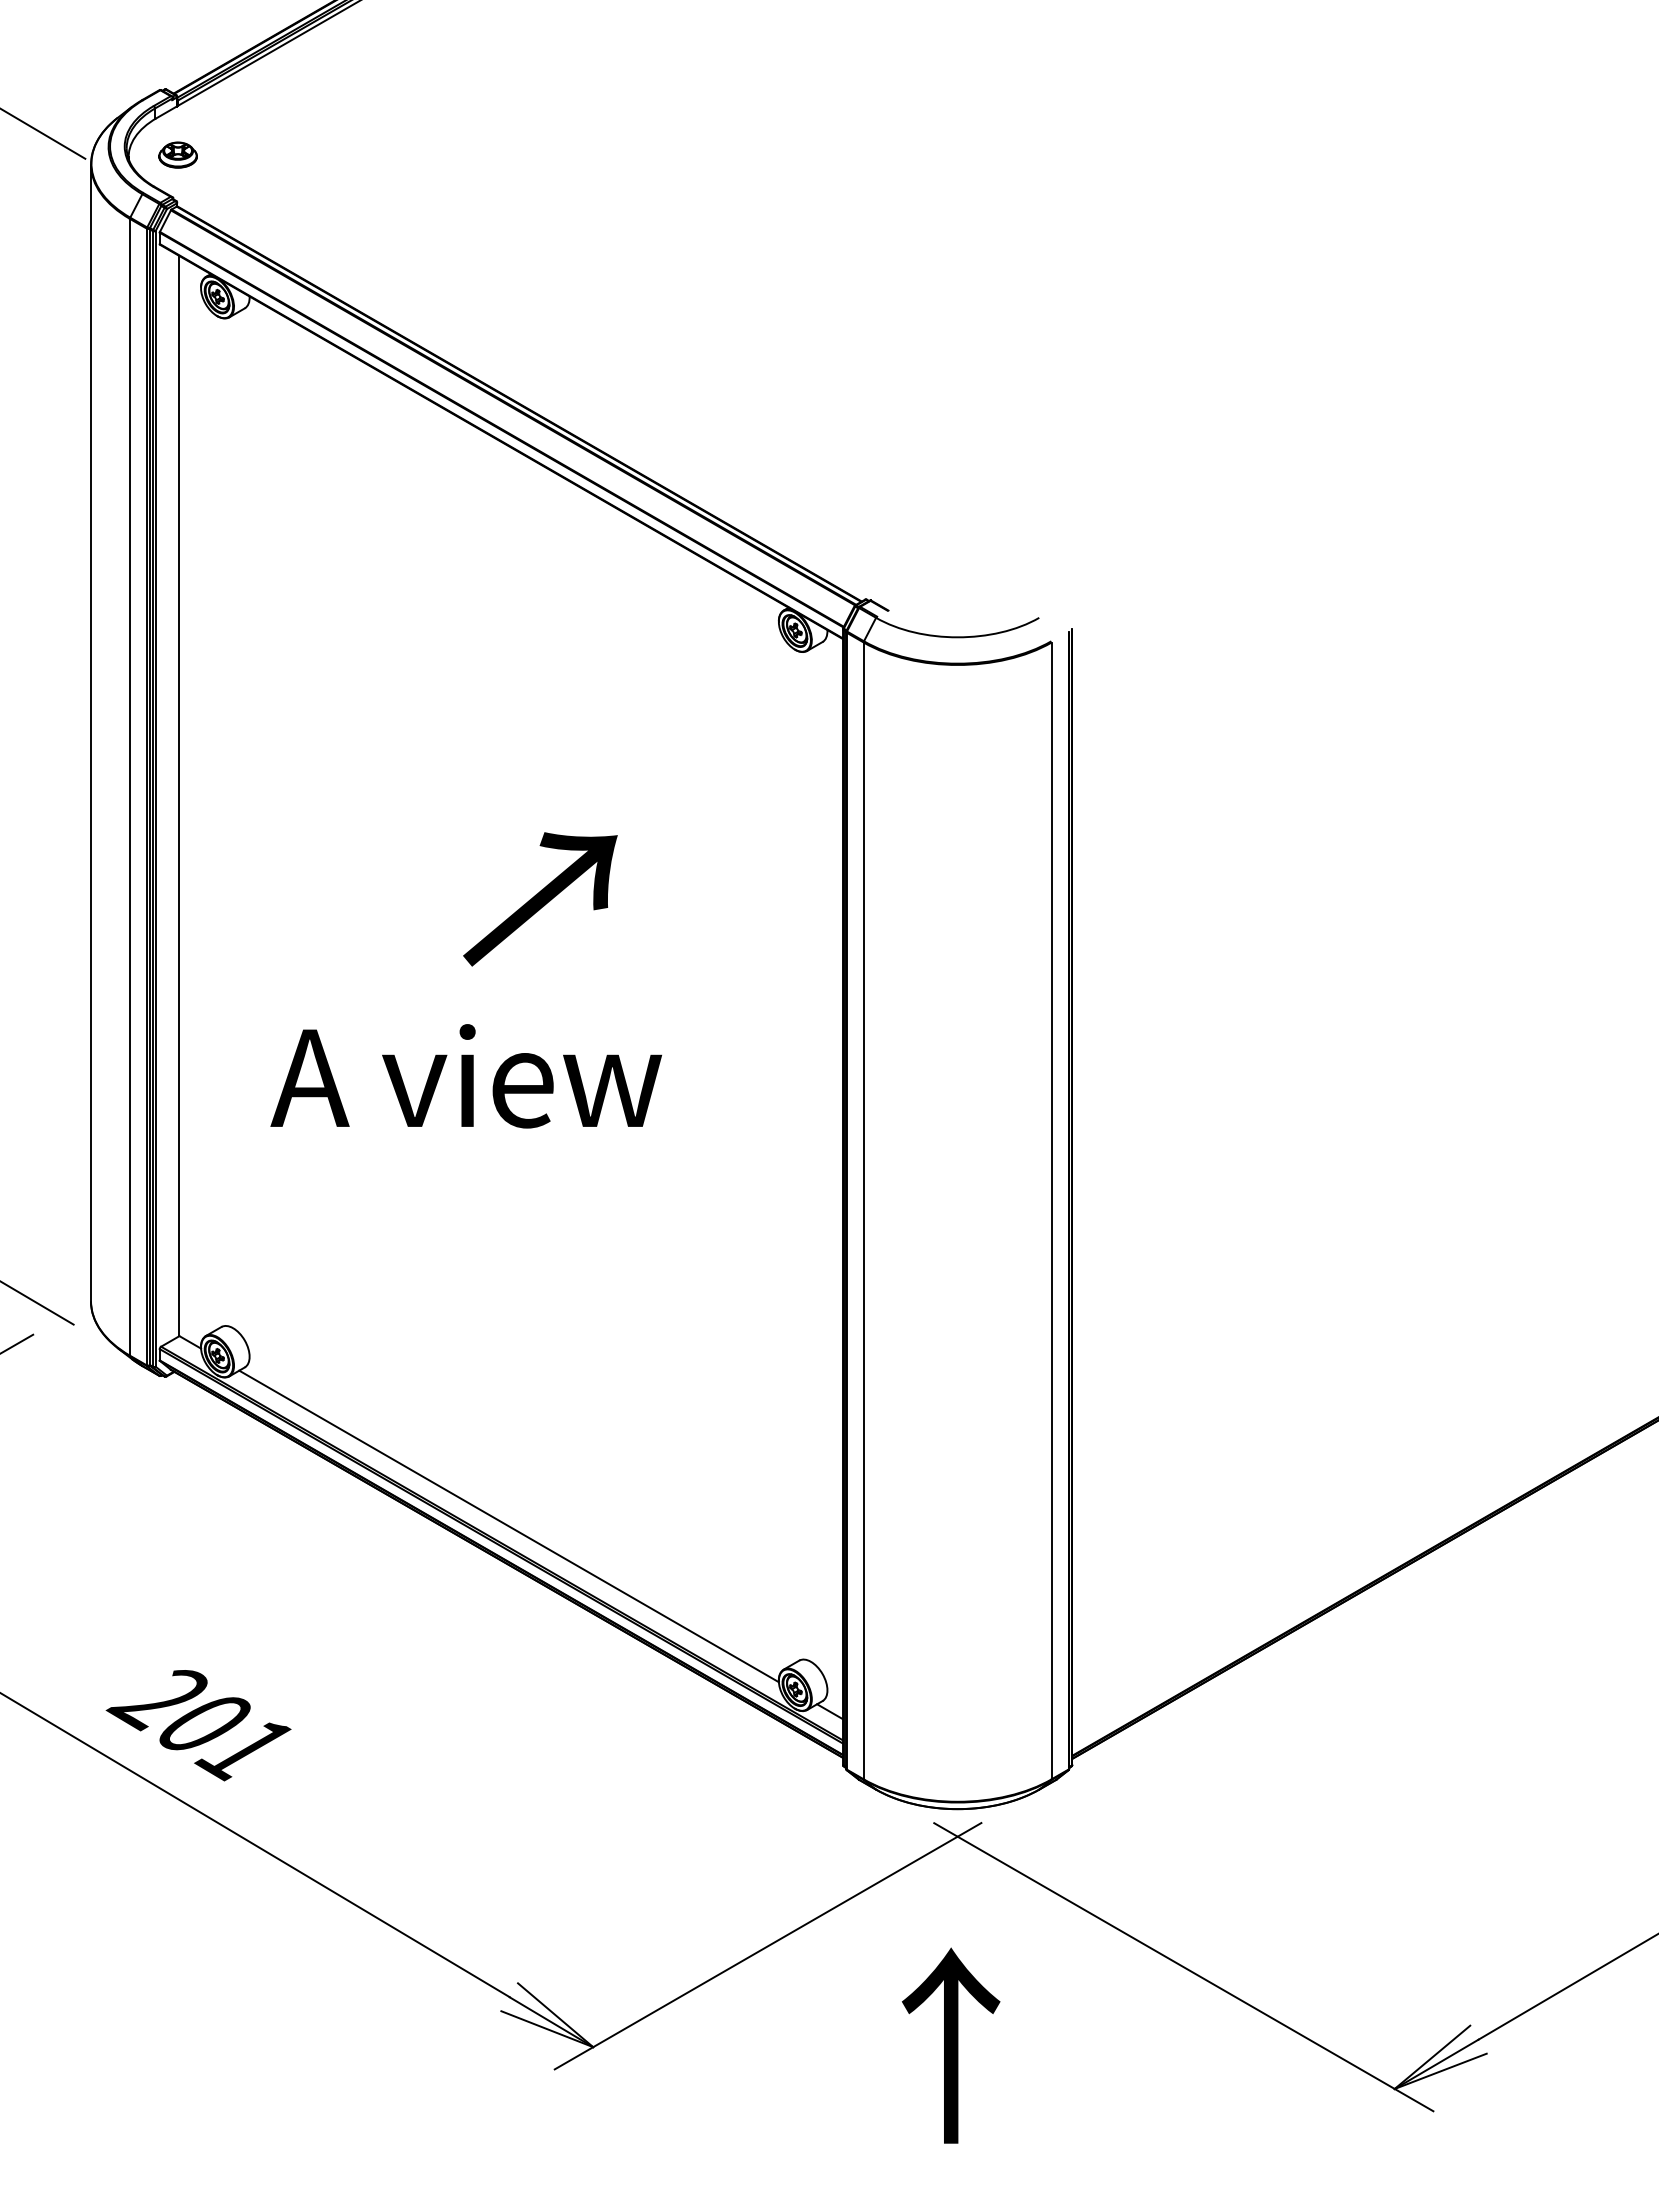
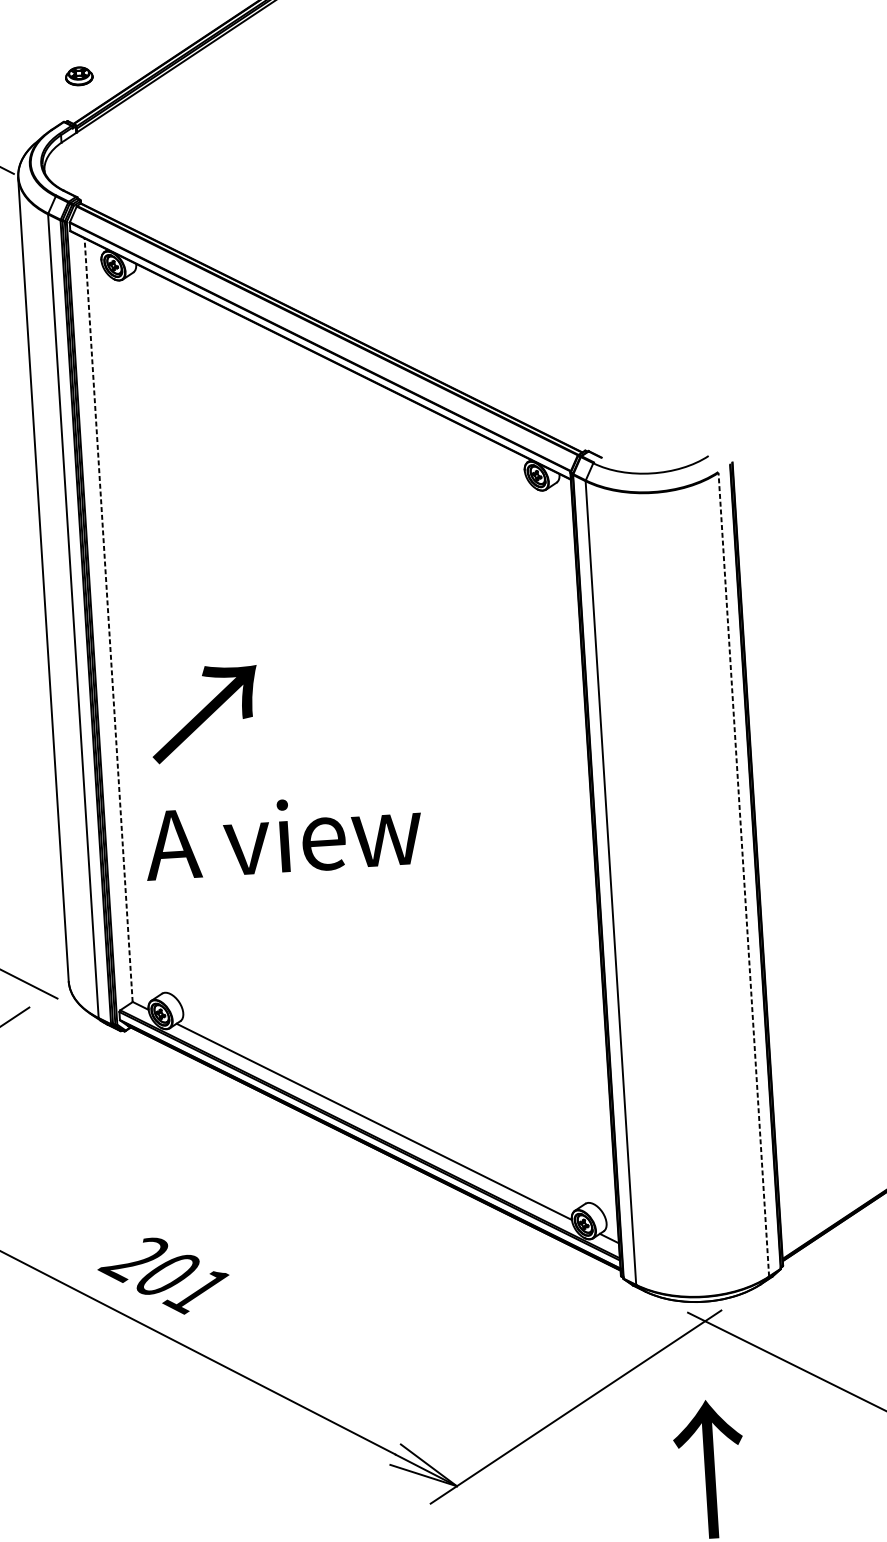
part: (177, 154) -> (78, 75), moved
line: (179, 795) -> (108, 619), solid -> dashed
text: (540, 899) -> (204, 713), moved
text: (466, 1076) -> (283, 836), moved
line: (1051, 1210) -> (743, 874), solid -> dashed

